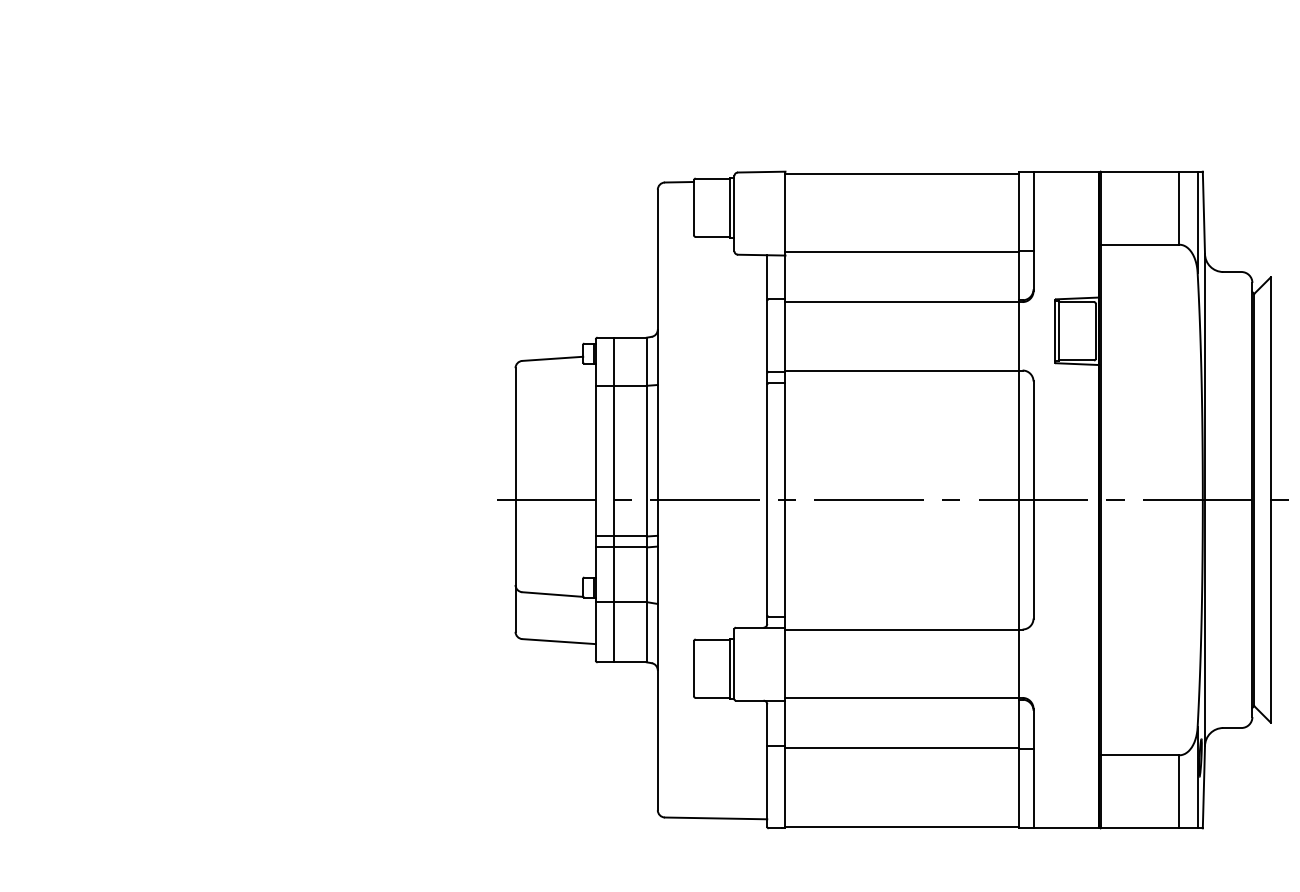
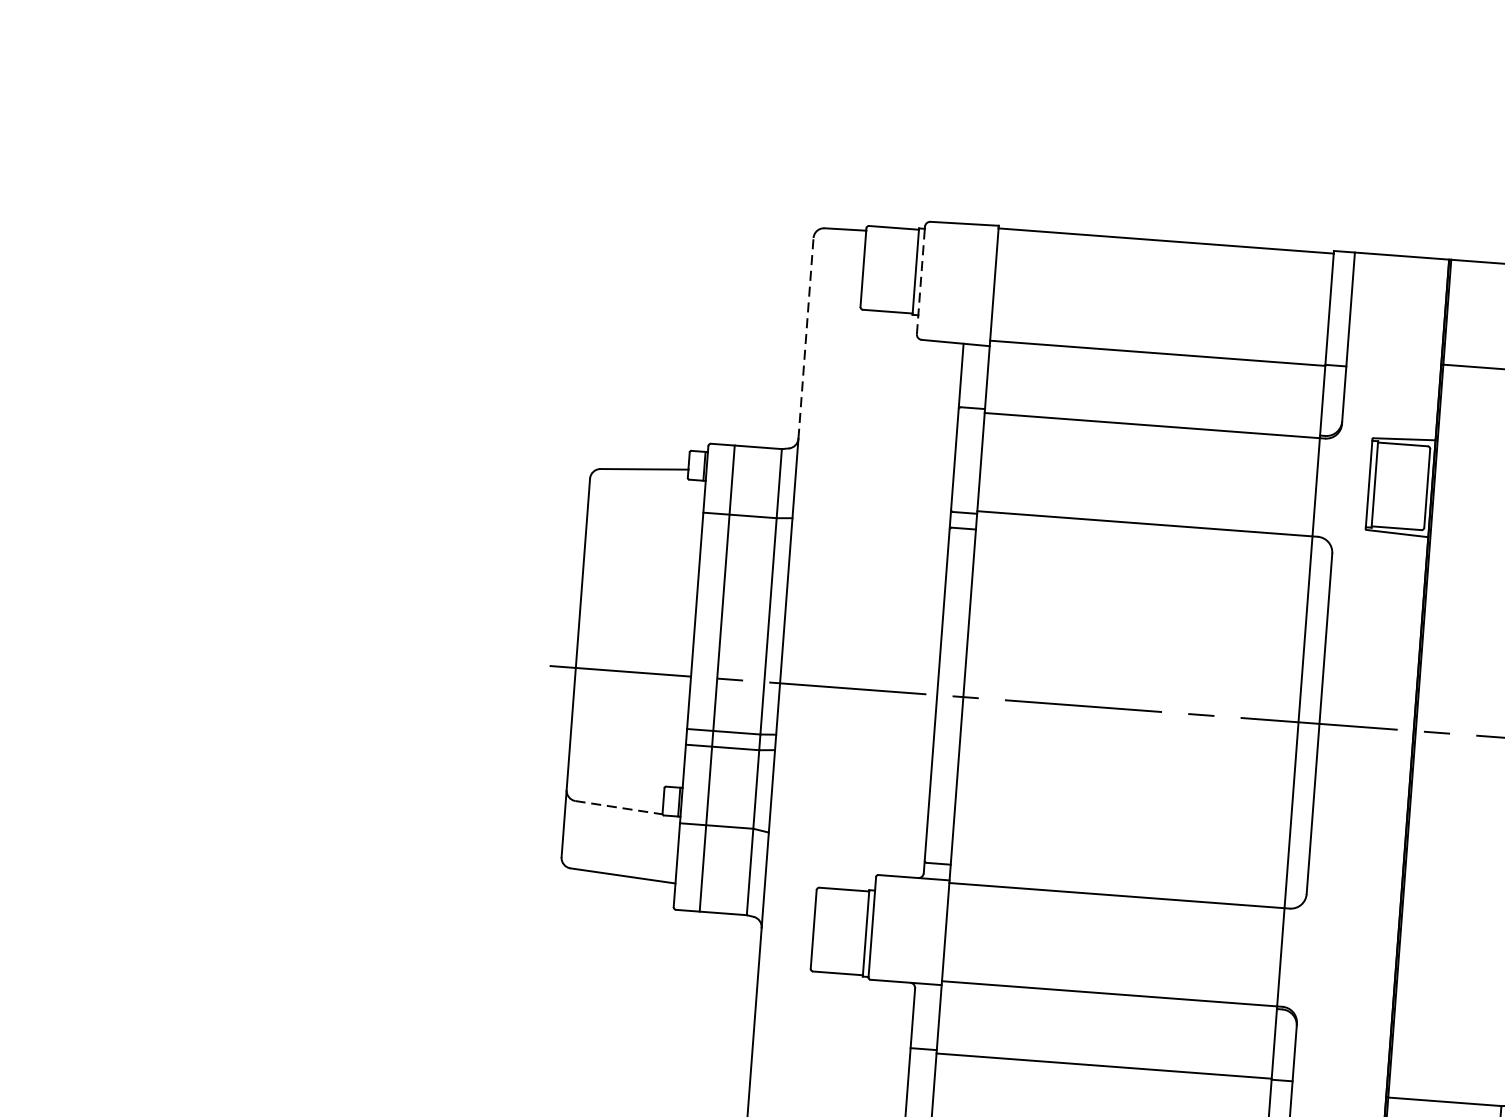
line: (734, 214) -> (920, 281), solid -> dashed
line: (657, 259) -> (805, 338), solid -> dashed
line: (552, 594) -> (618, 807), solid -> dashed

